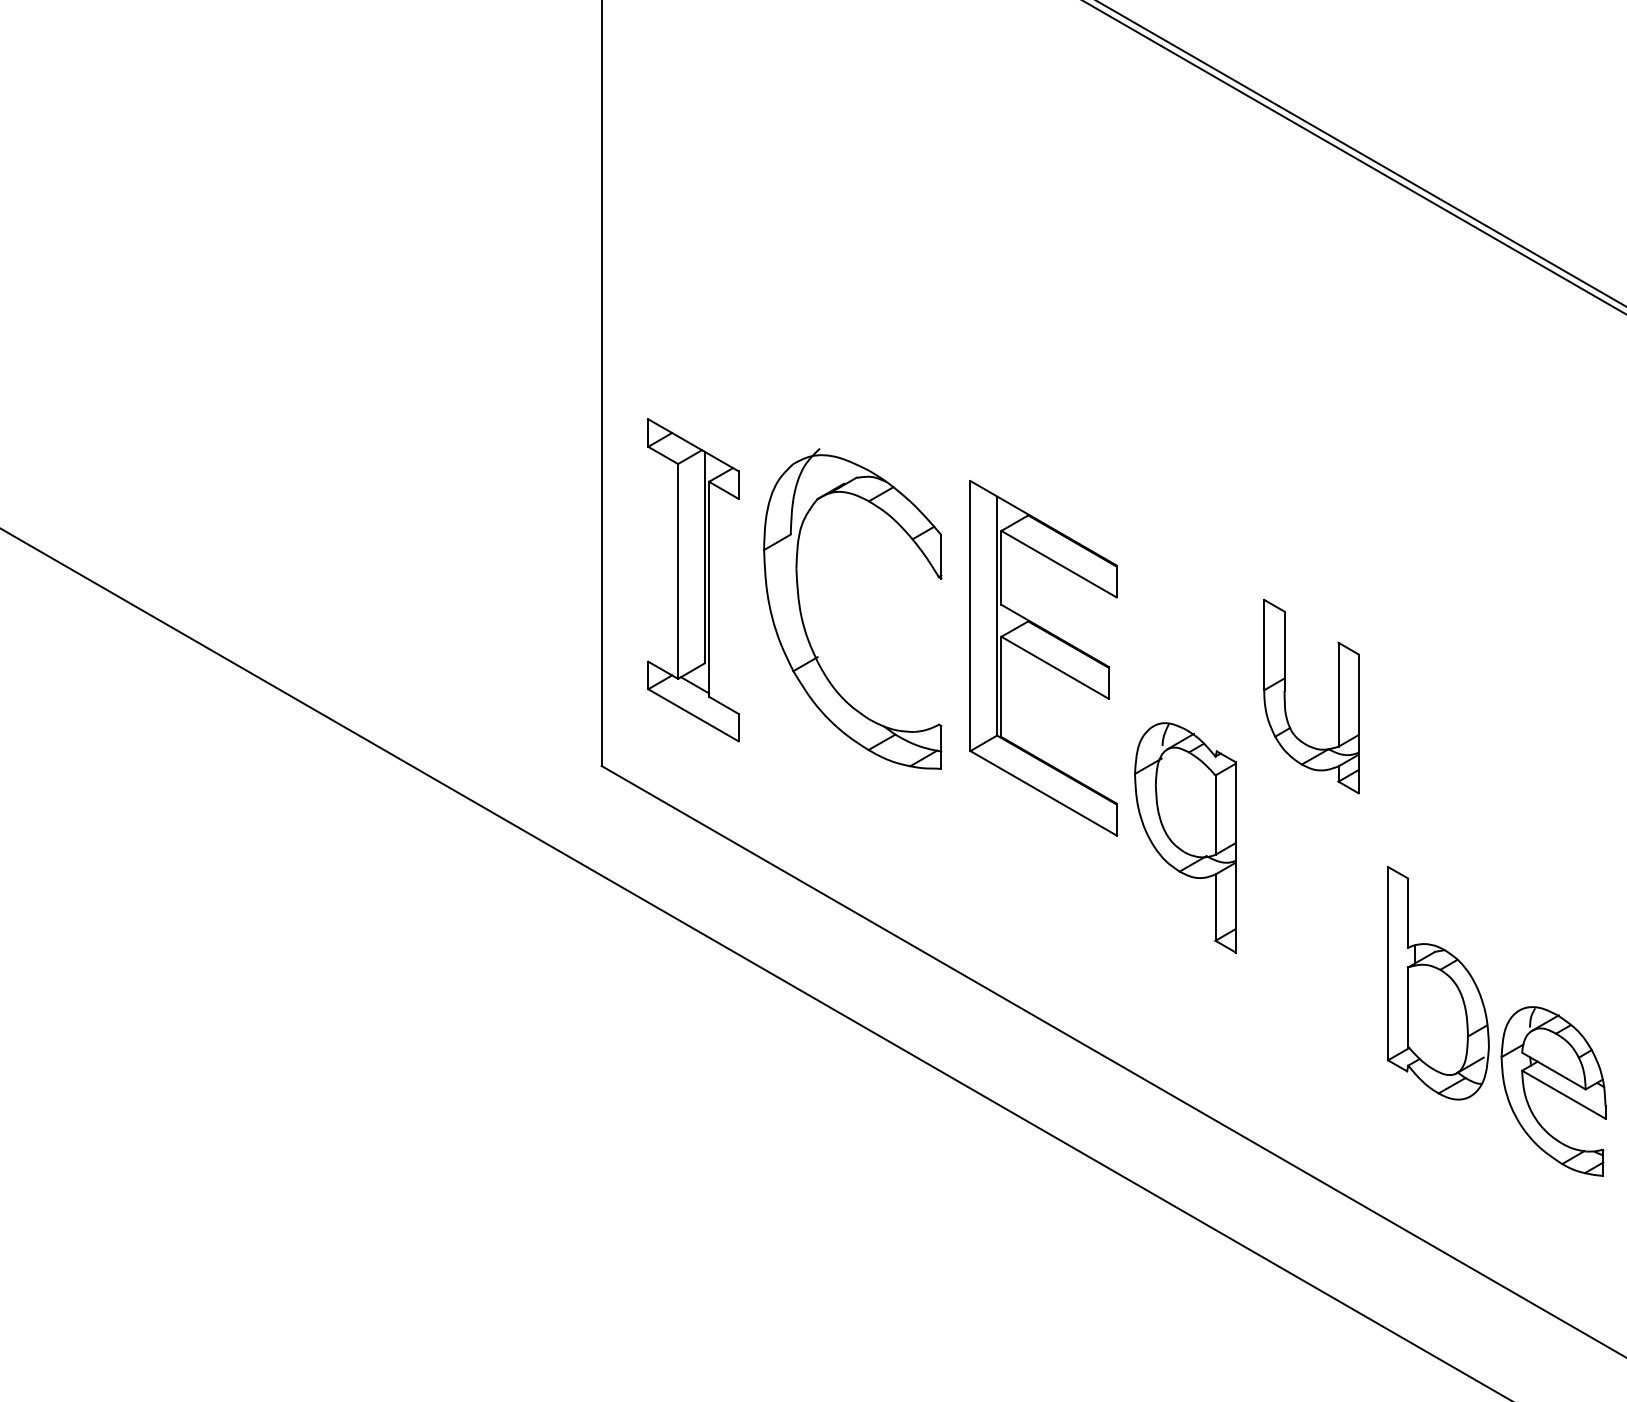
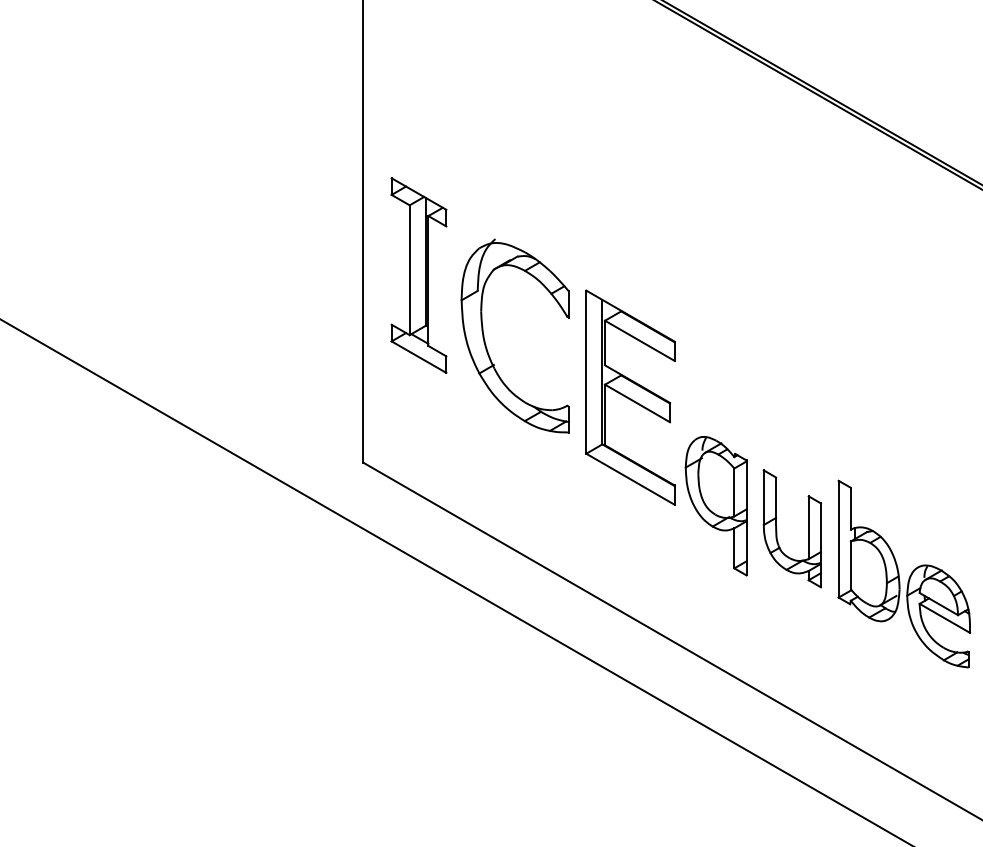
part: (692, 580) -> (418, 275), moved
part: (805, 623) -> (486, 344), moved
part: (1286, 696) -> (777, 528), moved
part: (1497, 1020) -> (904, 573), moved

